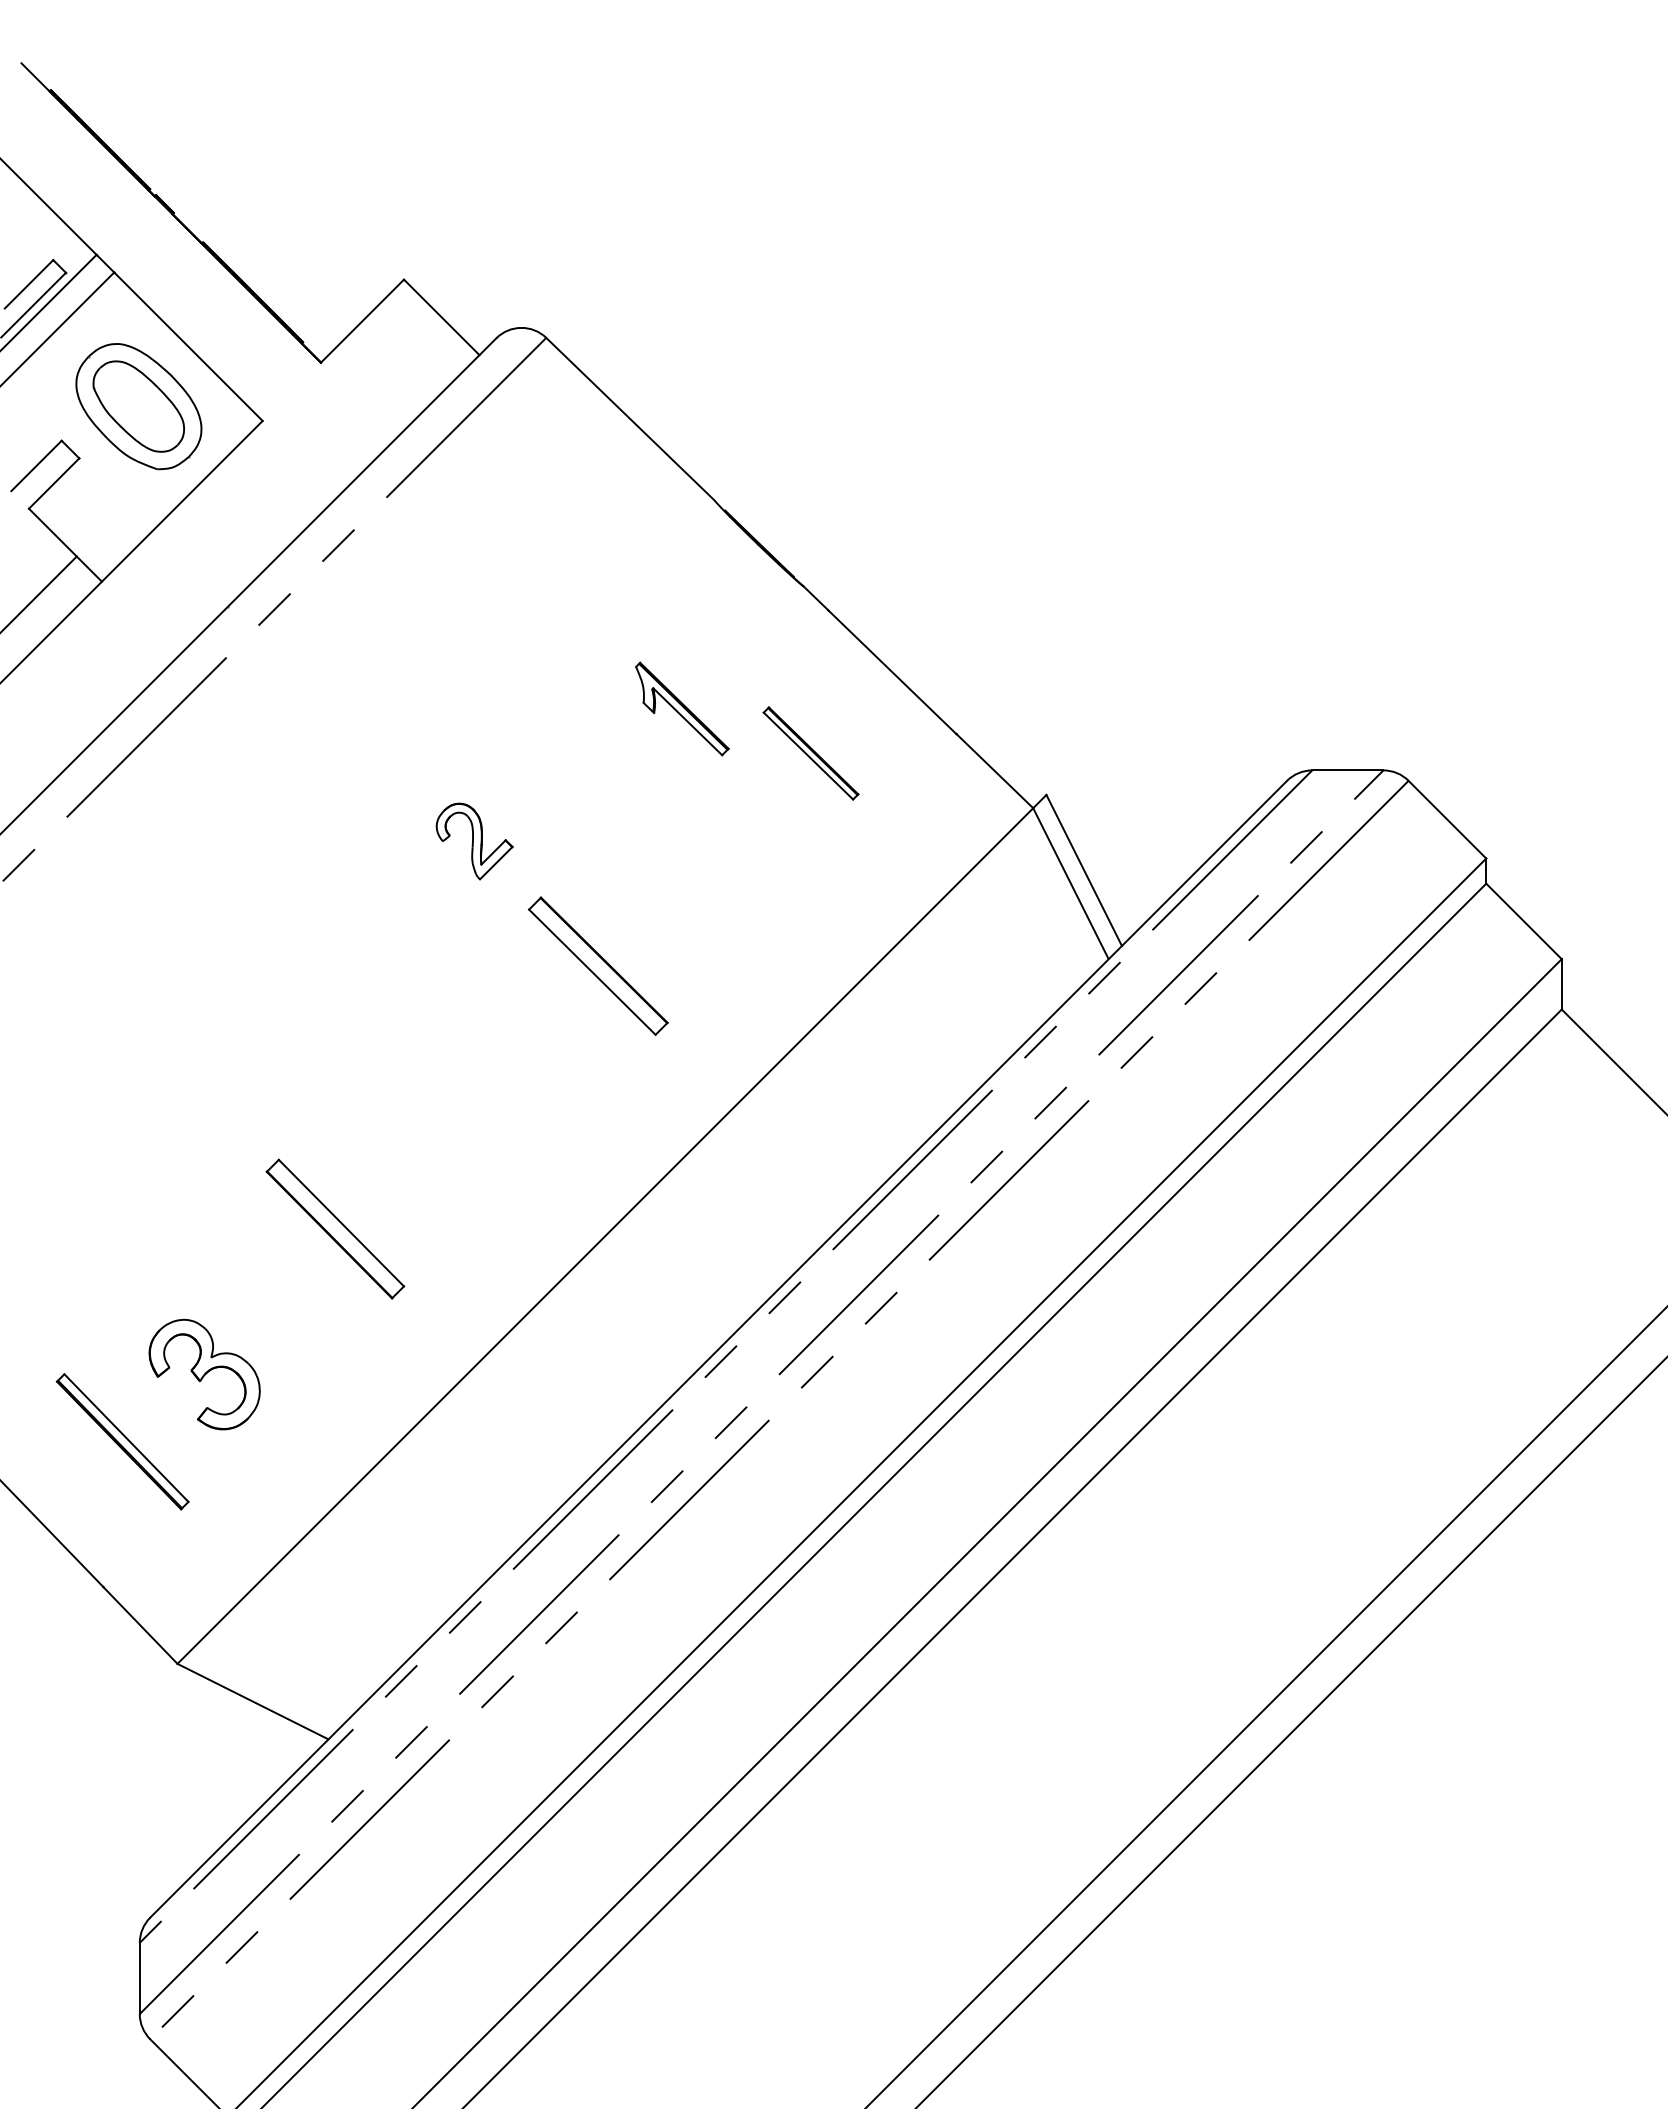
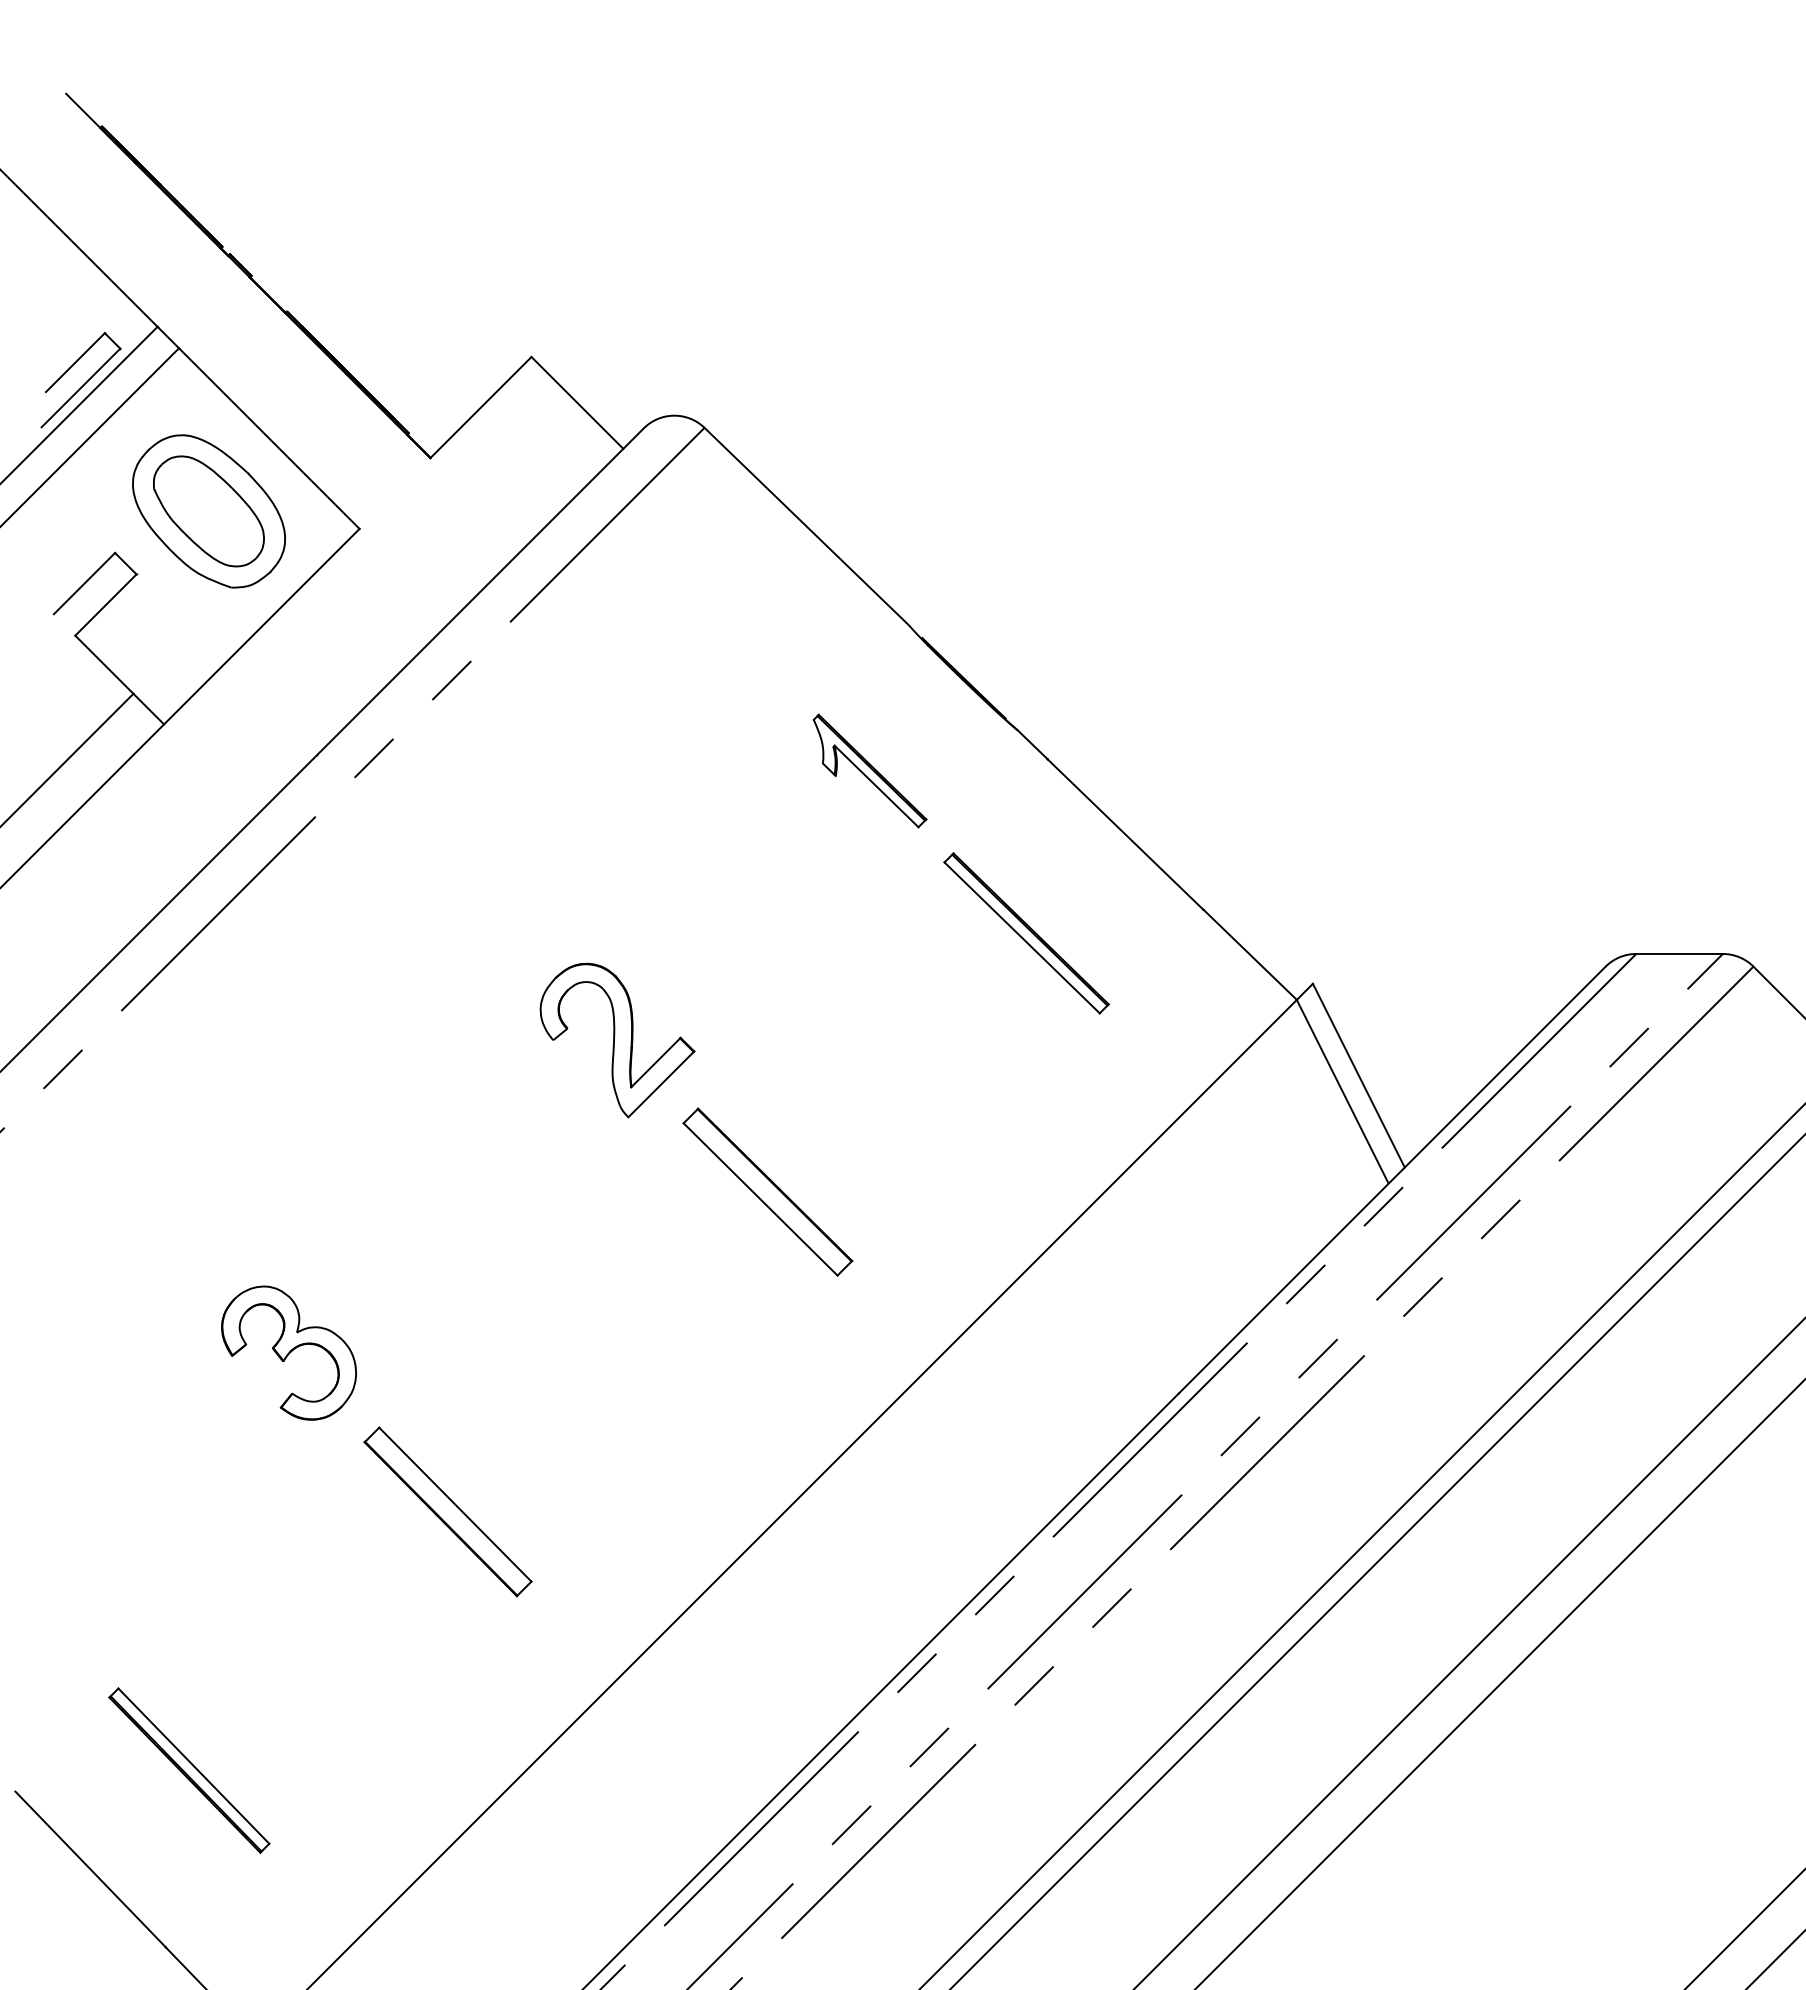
part: (682, 708) -> (870, 770), moved
part: (810, 753) -> (1025, 933), size x1.43
part: (474, 841) -> (617, 1040), size x1.67
part: (204, 1374) -> (288, 1353), moved

